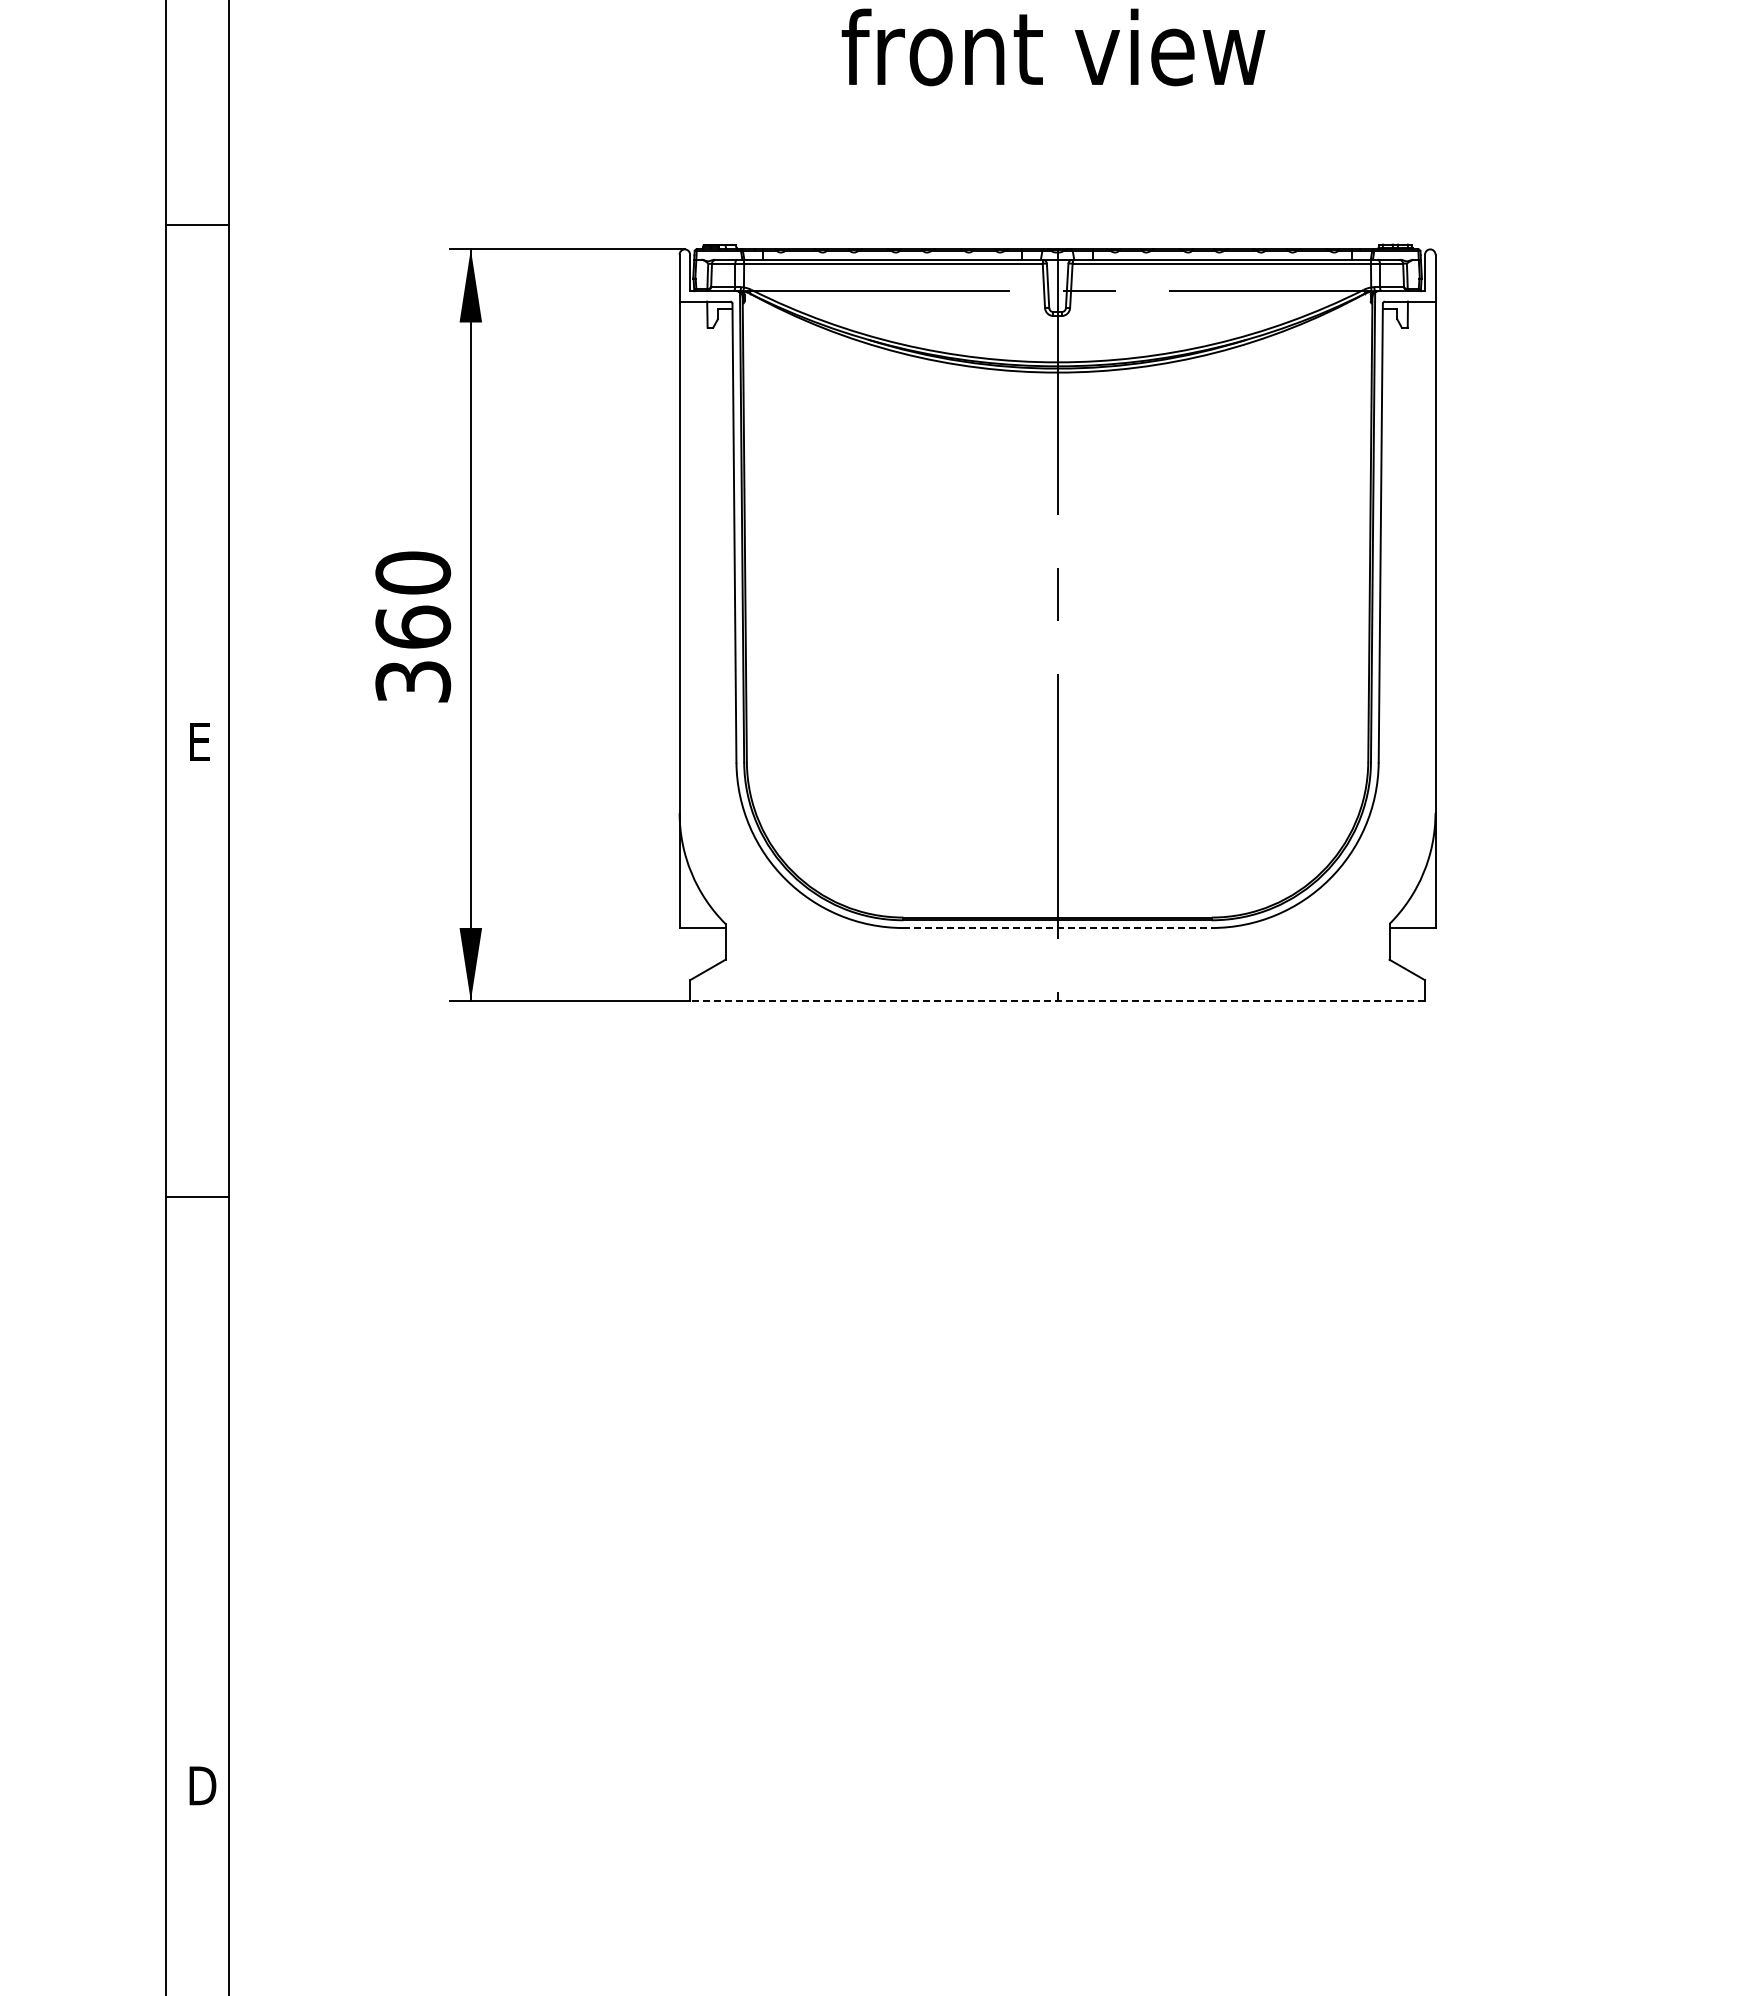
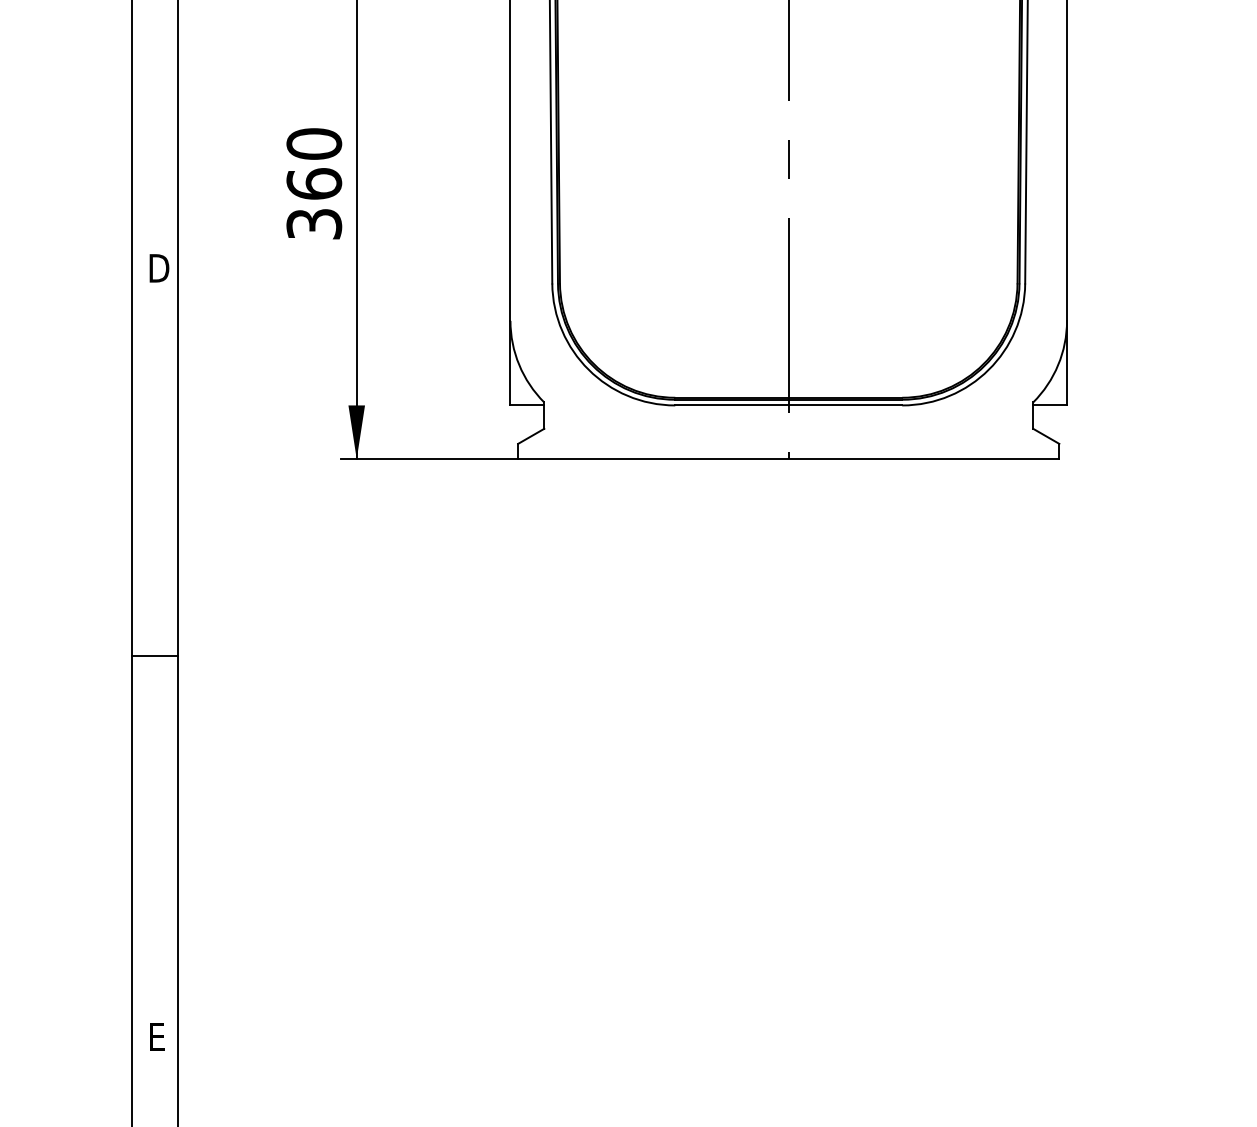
text: (202, 741) -> (159, 268), E -> D
line: (1058, 928) -> (789, 405), dashed -> solid
line: (1057, 1001) -> (788, 459), dashed -> solid
line: (196, 1196) -> (154, 656), moved
text: (202, 1785) -> (159, 1036), D -> E

